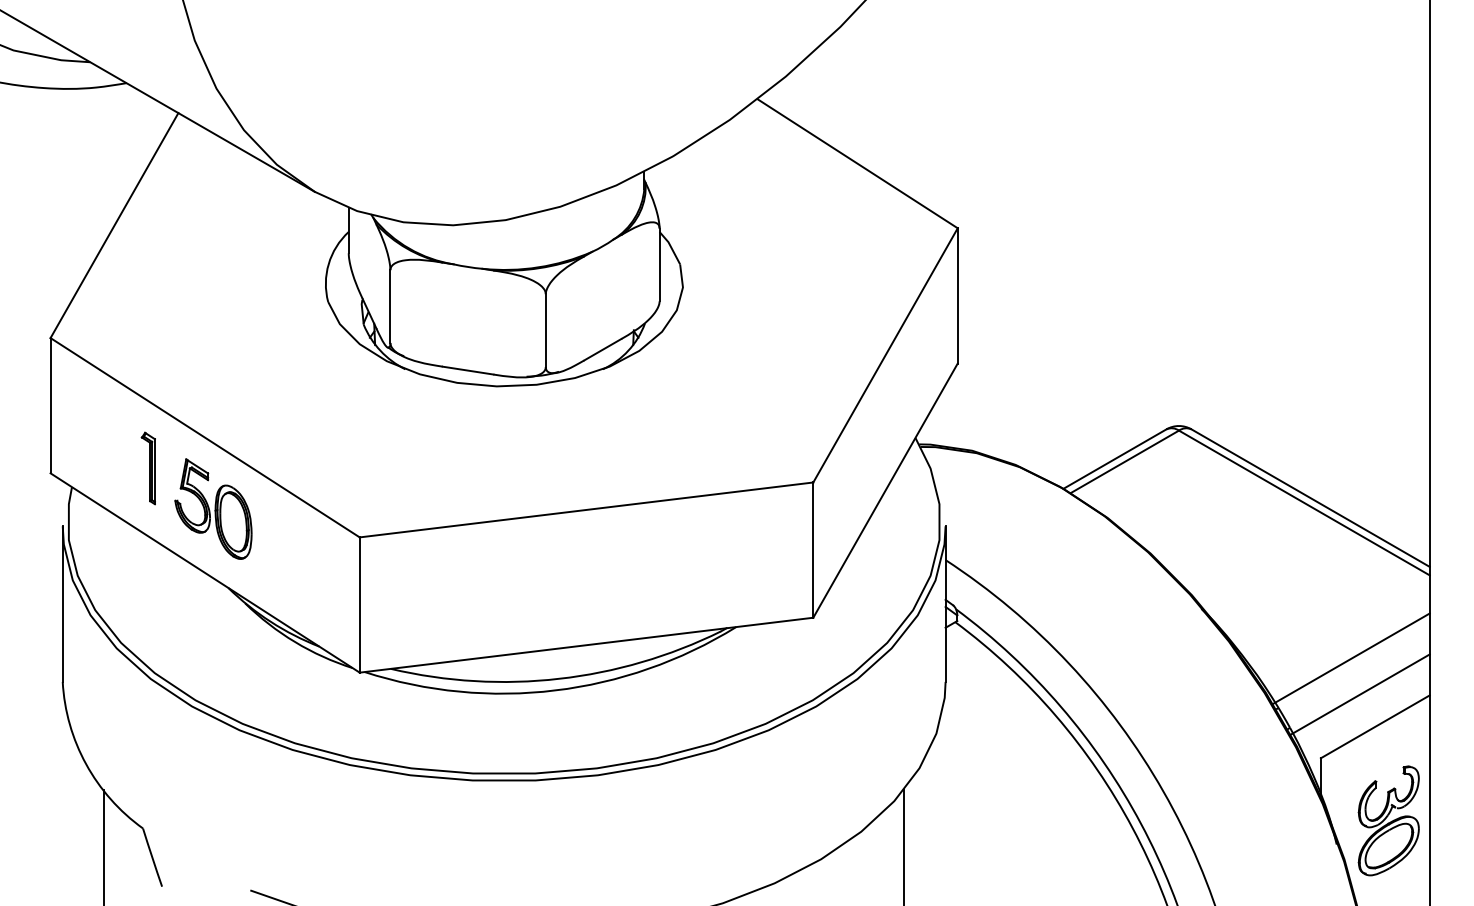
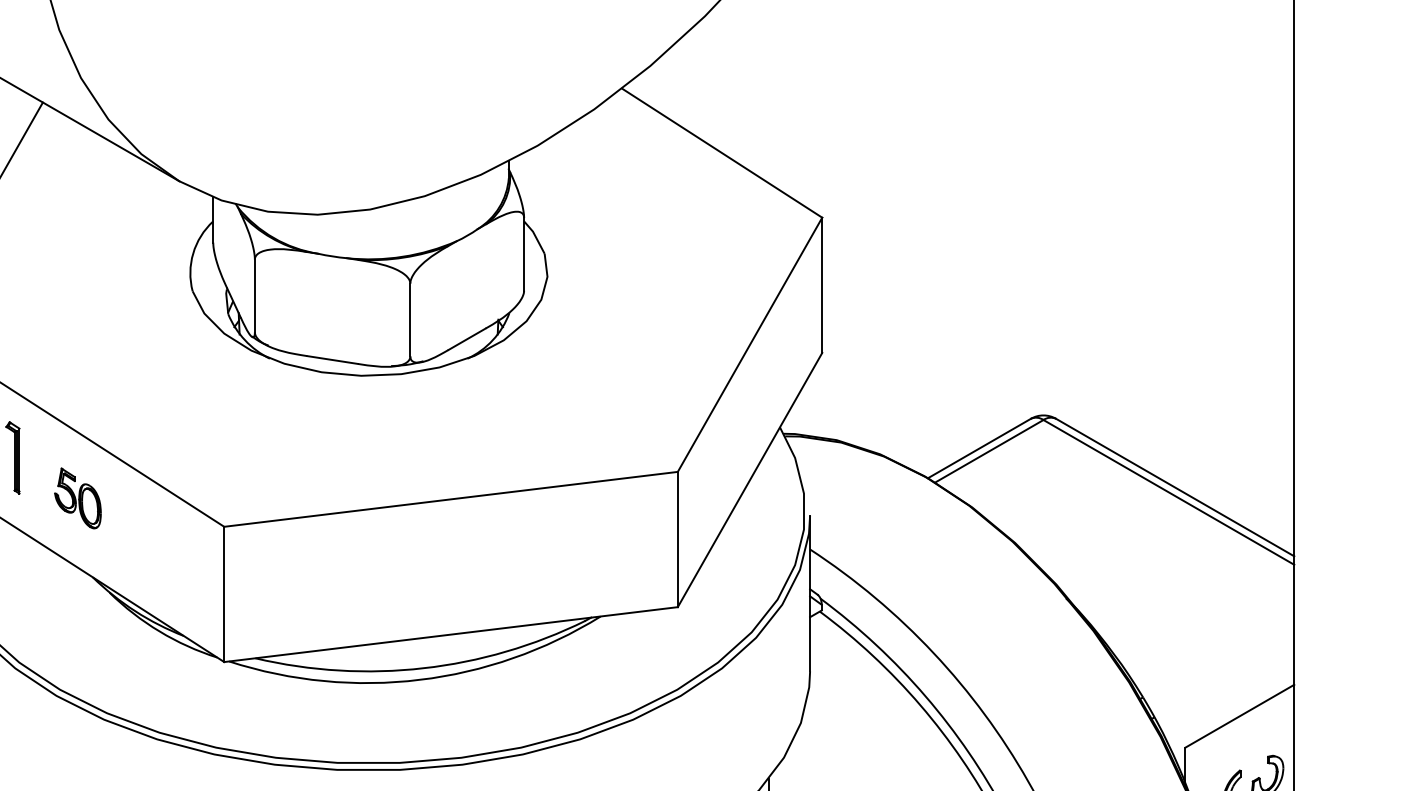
part: (213, 508) -> (78, 497), size x0.6
line: (1350, 658) -> (1215, 647), removed
line: (1359, 694) -> (1224, 683), removed

